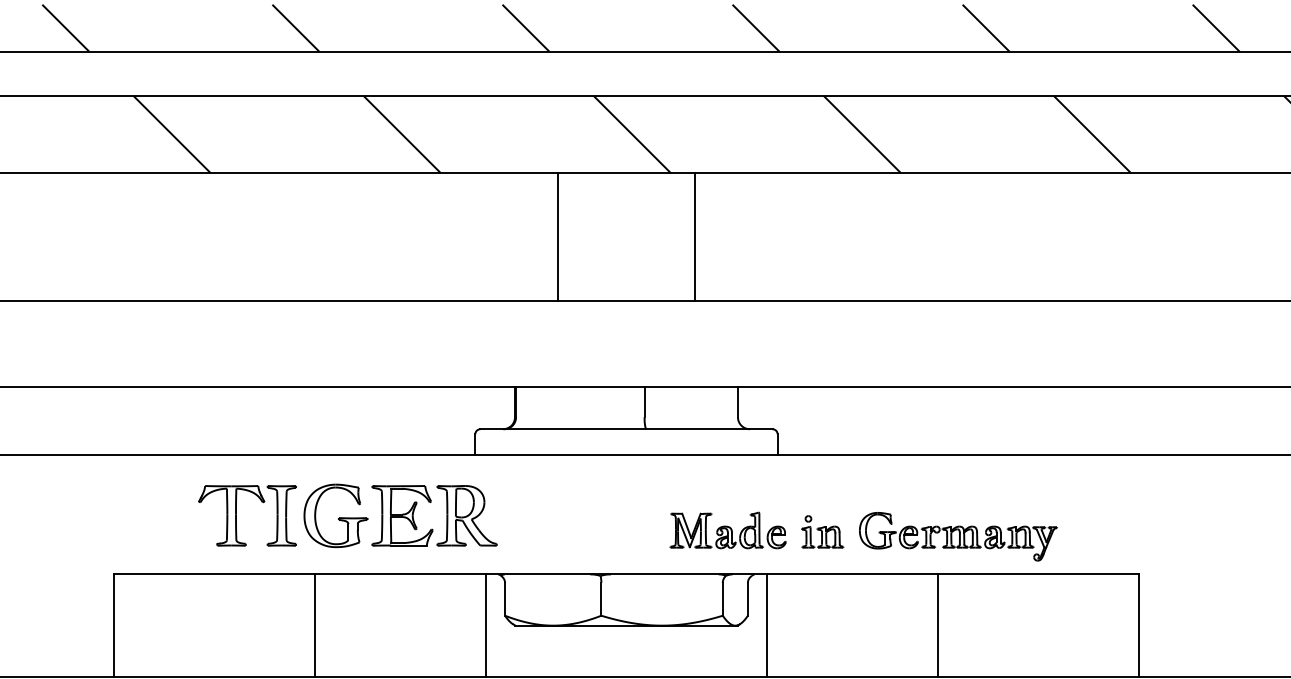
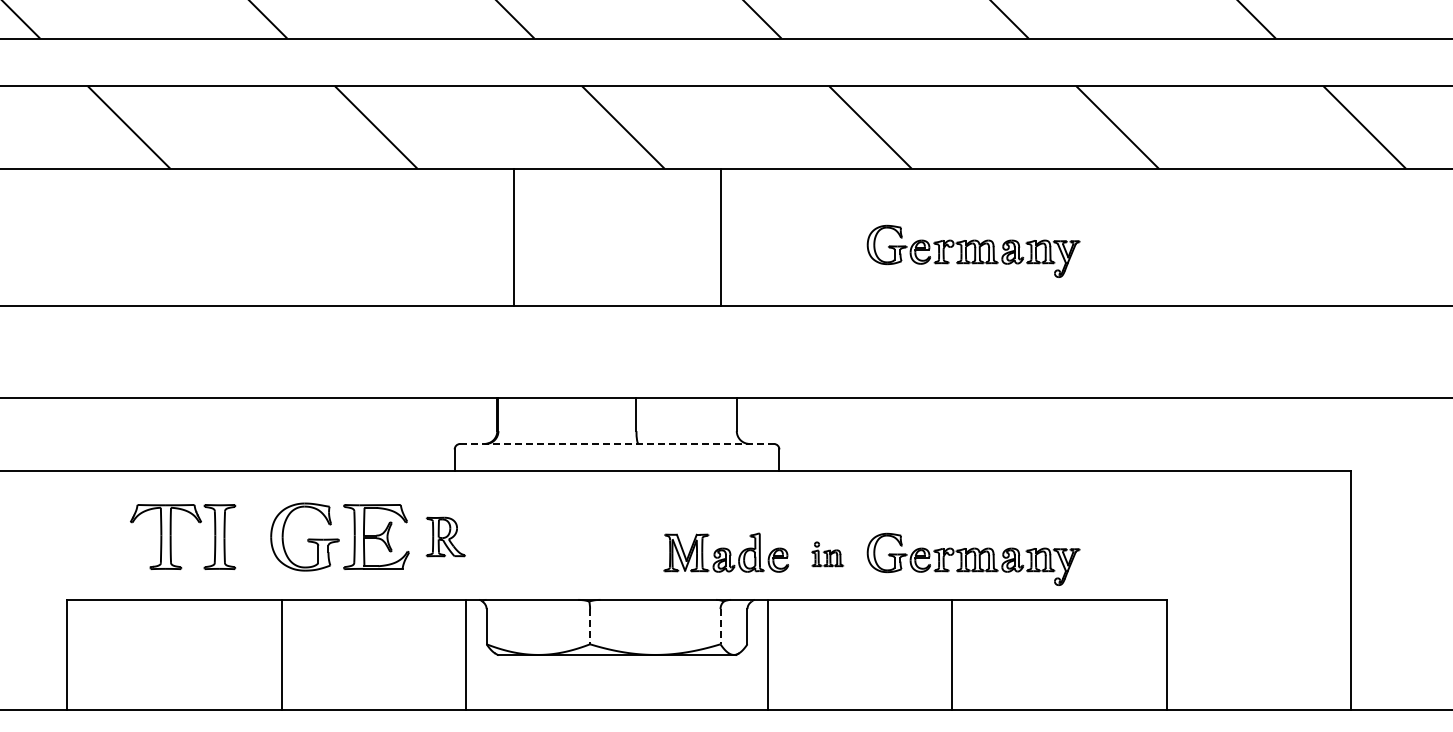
line: (558, 237) -> (513, 237), moved
line: (694, 237) -> (721, 237), moved
part: (958, 249) -> (973, 250), added
line: (626, 428) -> (617, 443), solid -> dashed
part: (236, 515) -> (171, 536), moved
part: (466, 515) -> (445, 536), size x0.6
part: (822, 532) -> (827, 554), size x0.7
line: (601, 599) -> (590, 626), solid -> dashed
line: (722, 599) -> (720, 626), solid -> dashed

